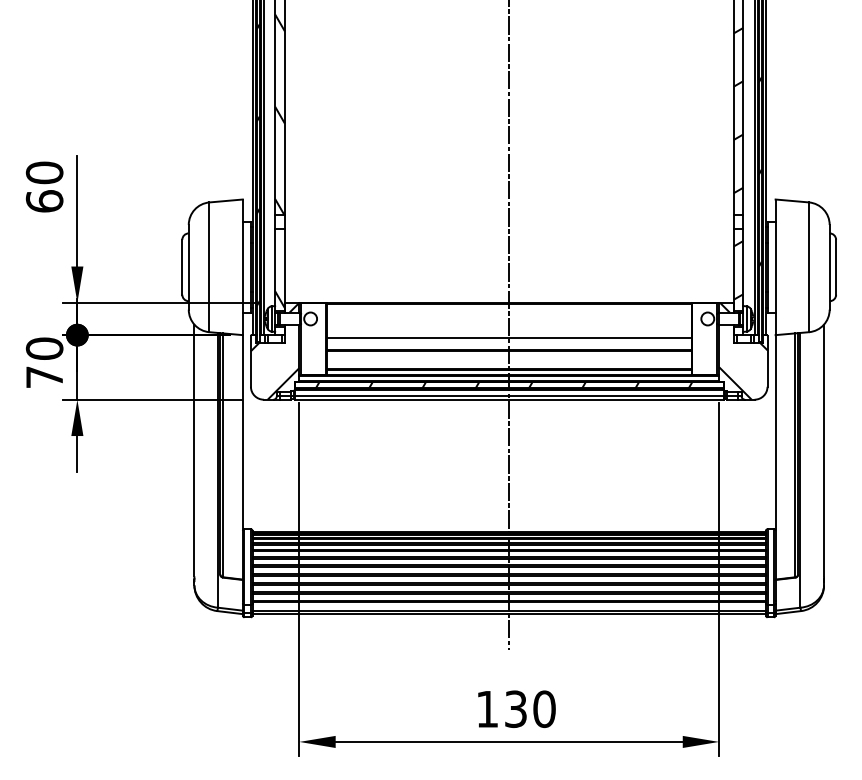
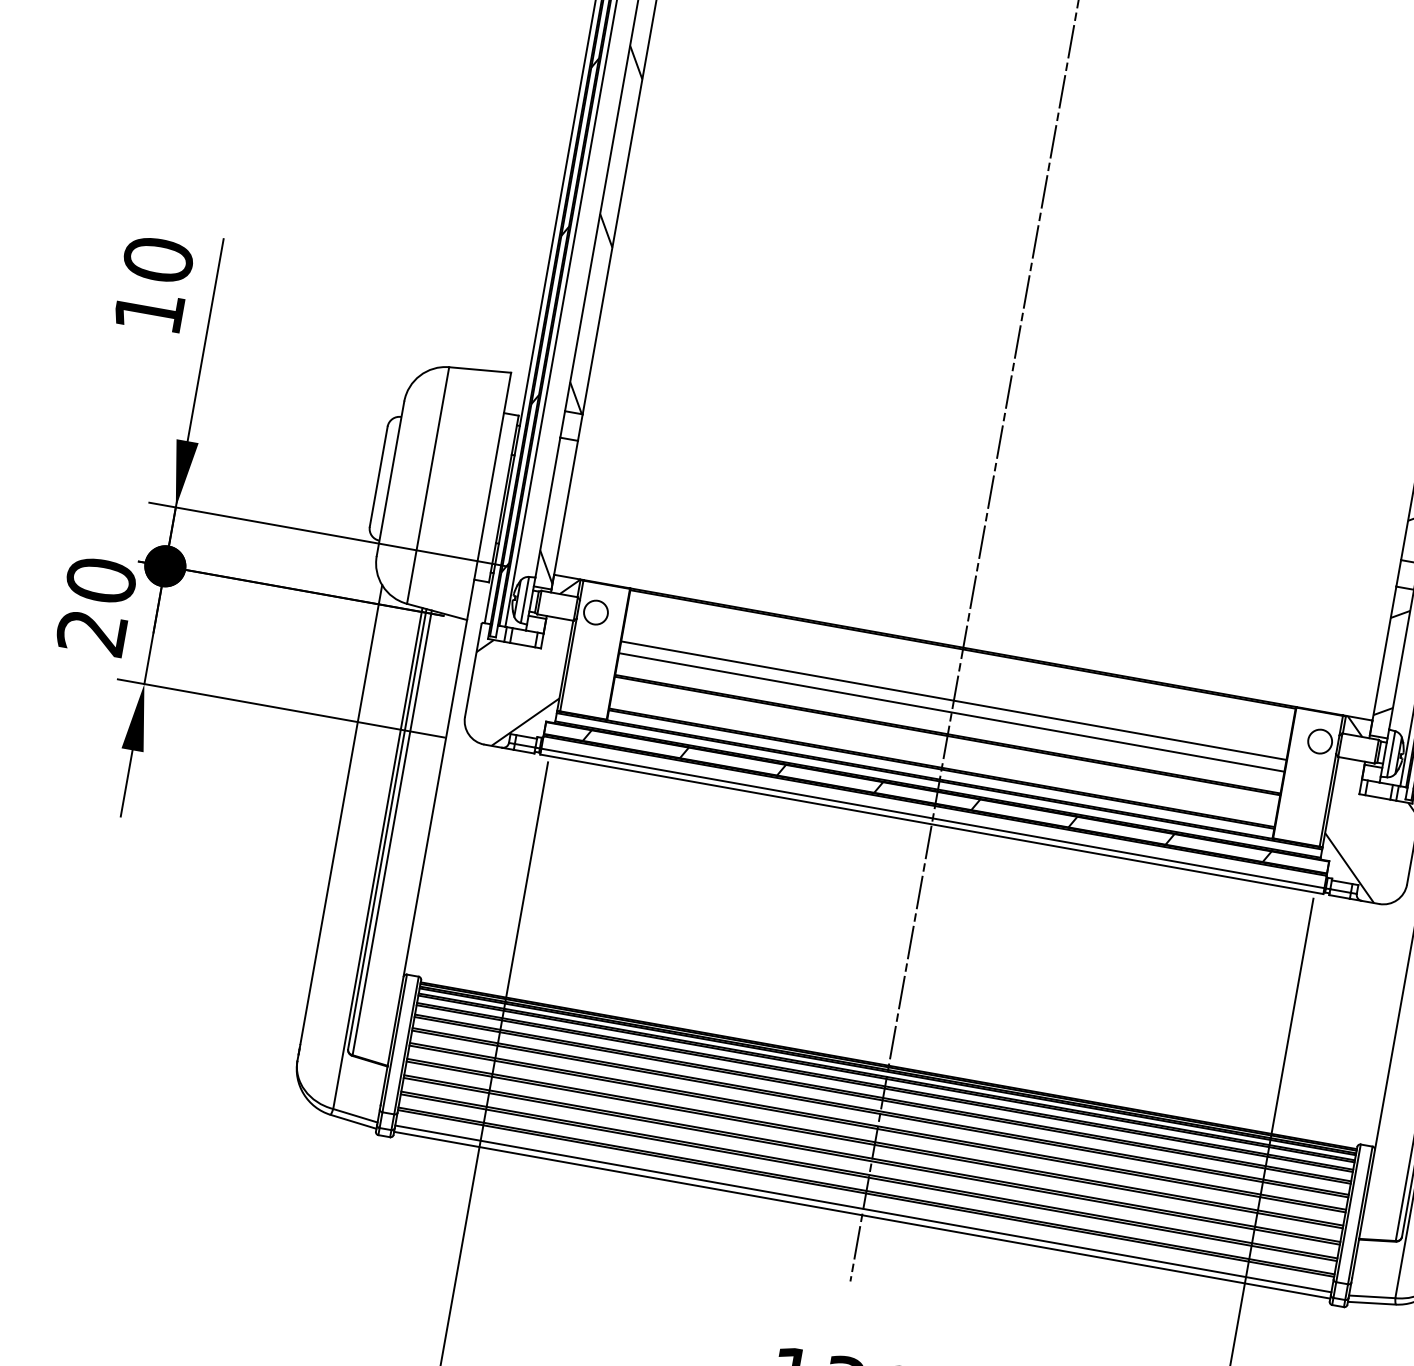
text: (44, 201) -> (148, 311), 60 -> 10
line: (508, 331) -> (952, 699), added
text: (43, 377) -> (89, 632), 70 -> 20

